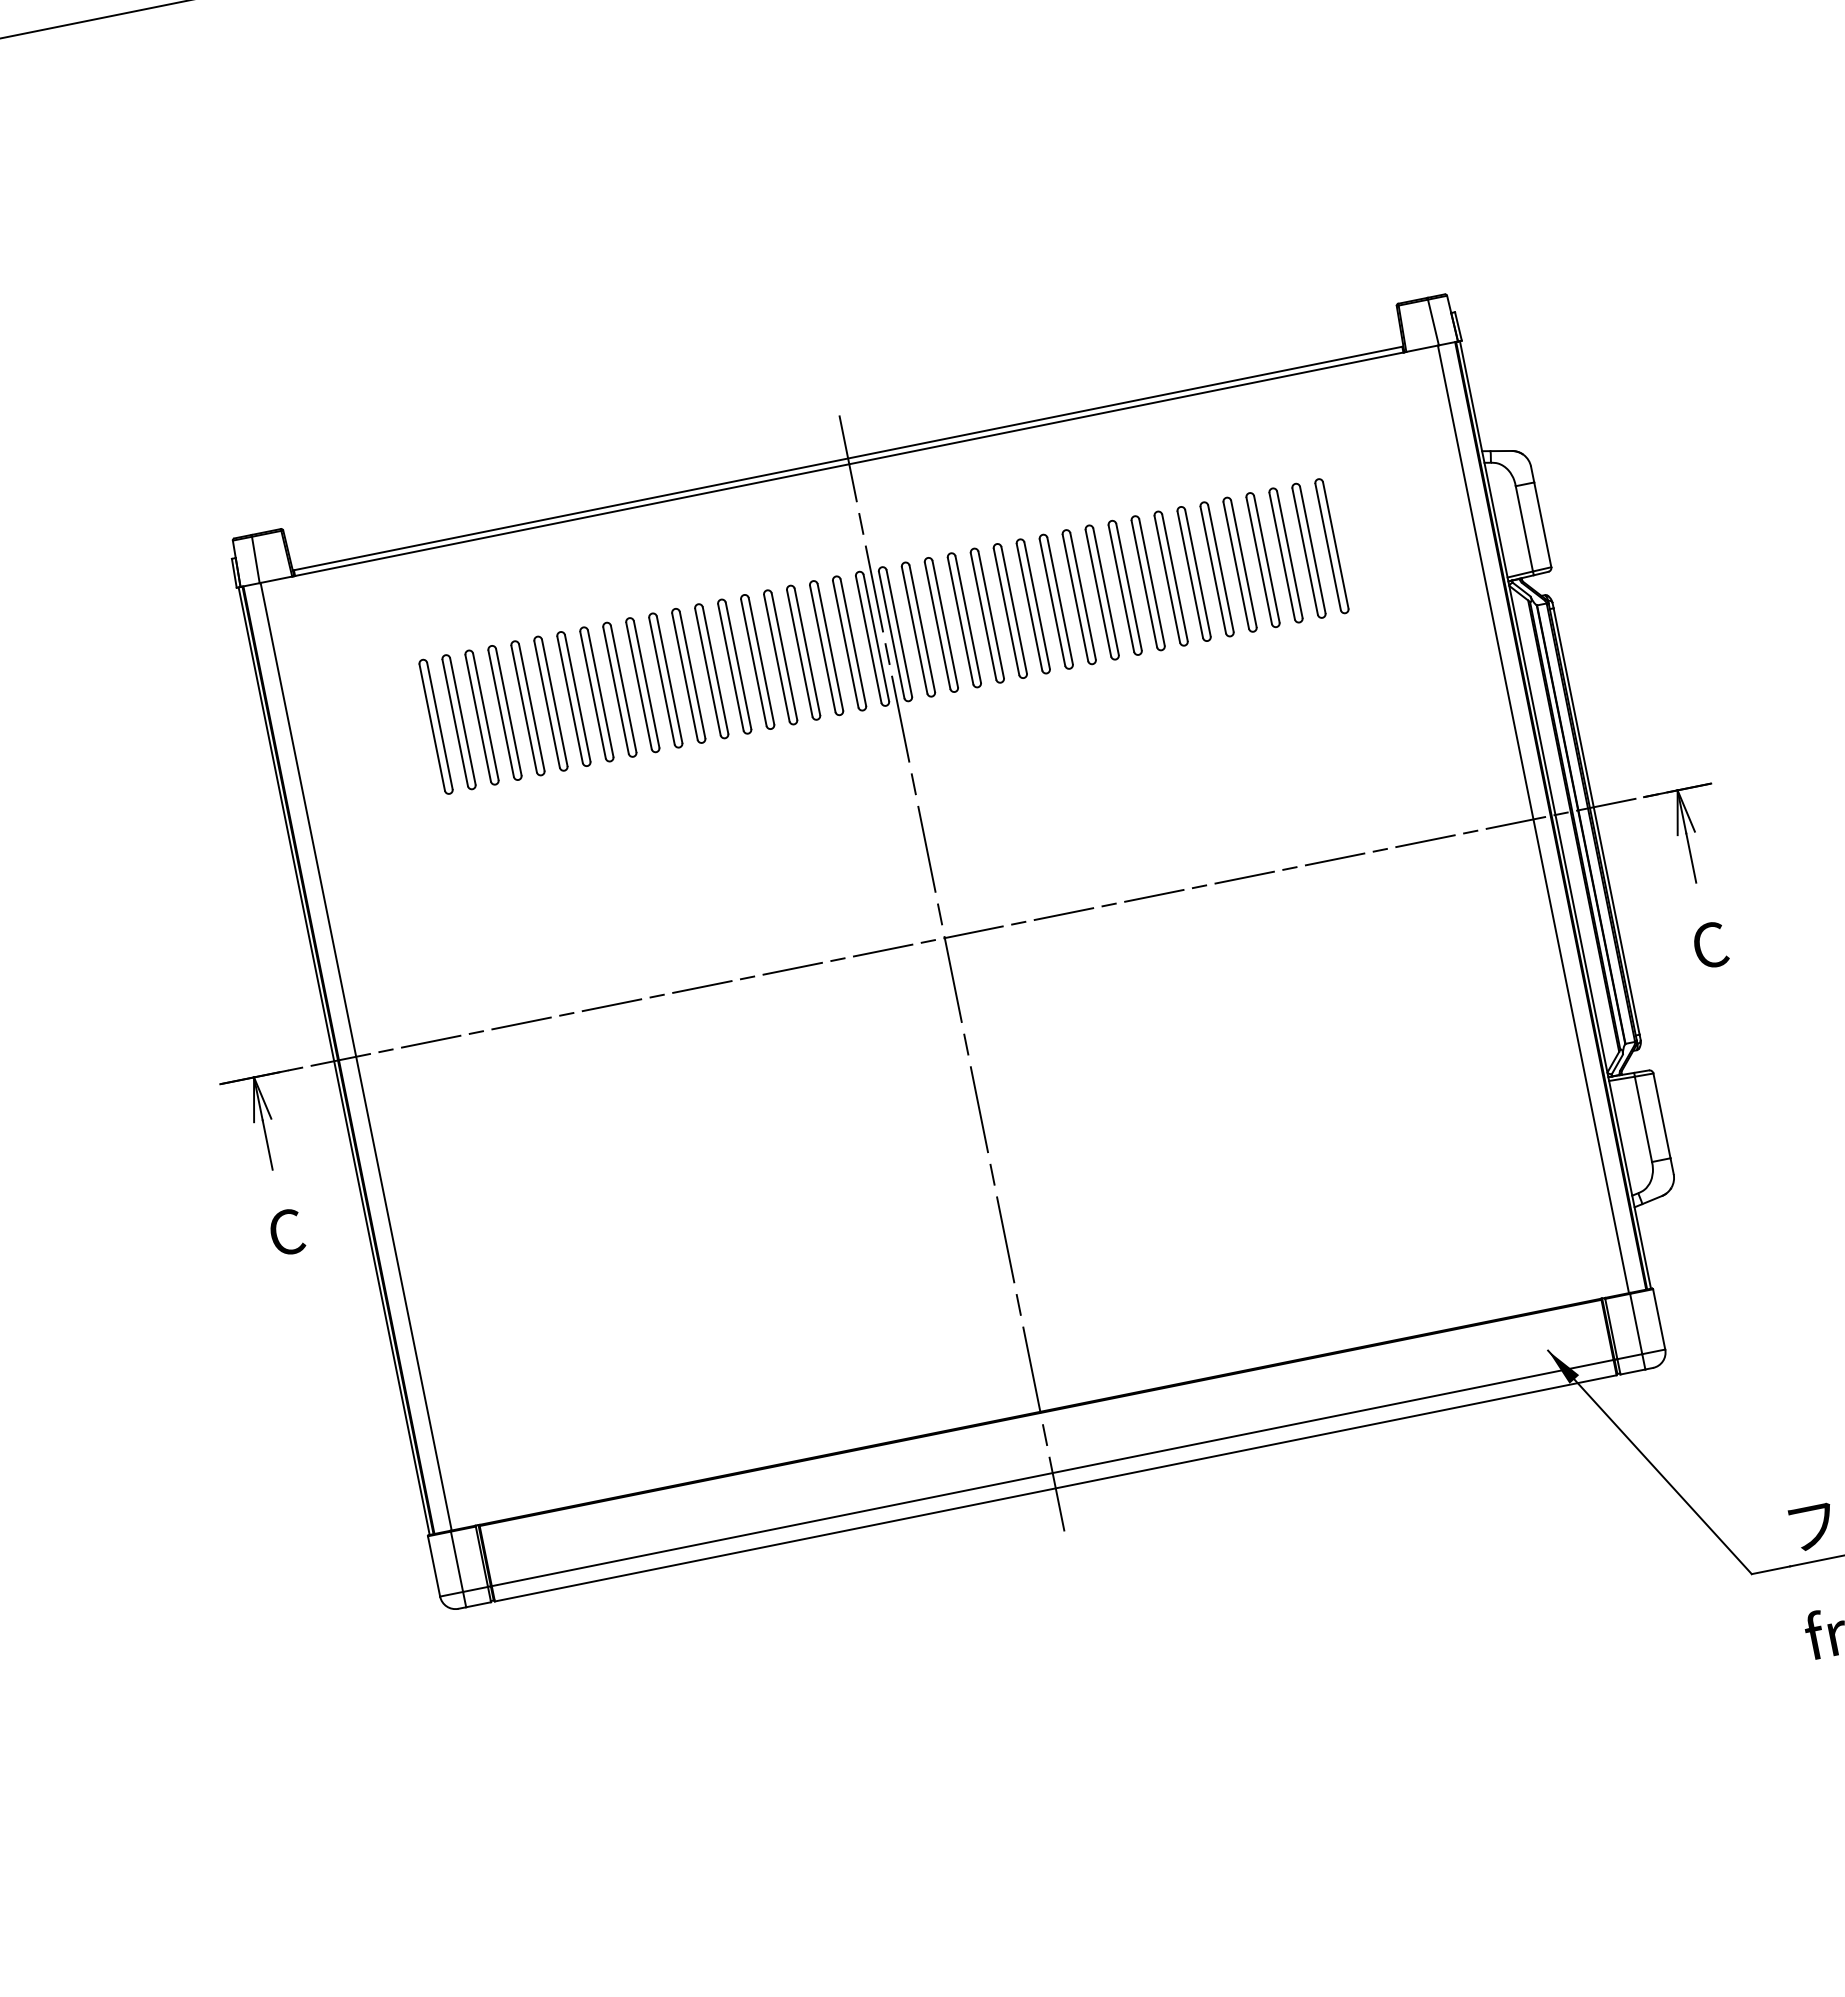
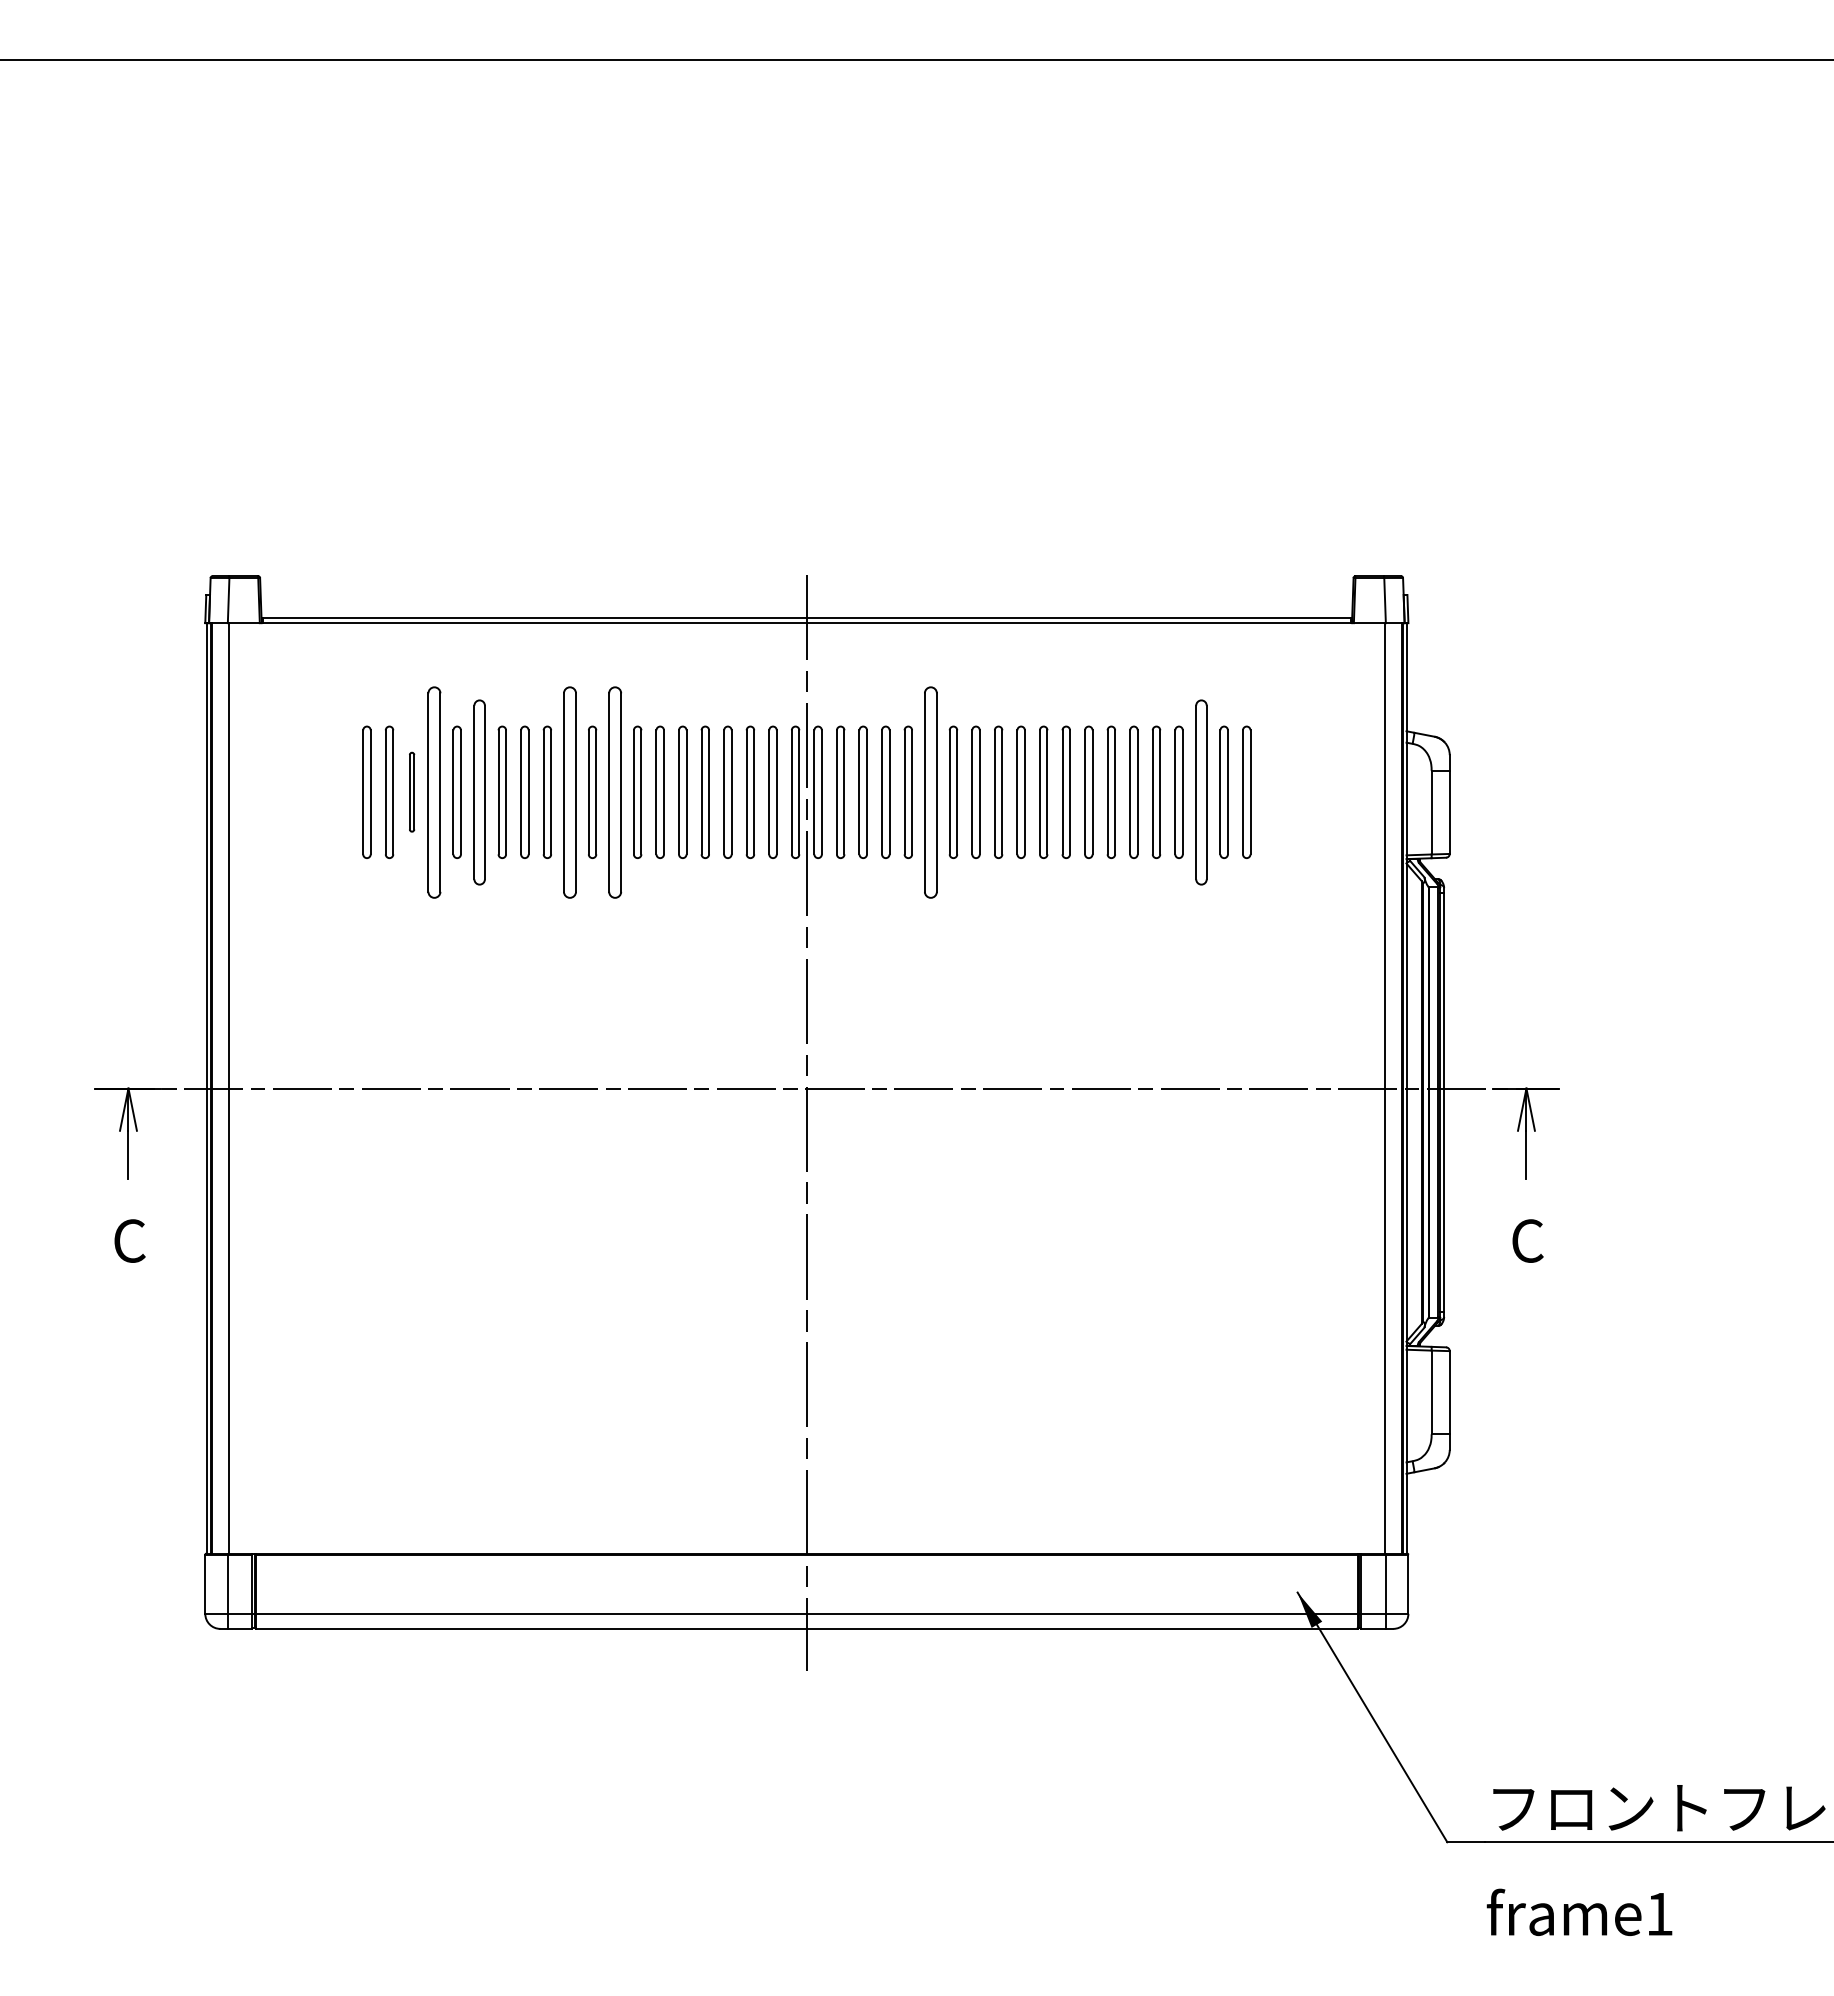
part: (1285, 554) -> (1201, 791), size x1.4
part: (1009, 610) -> (930, 791), size x1.6
part: (687, 675) -> (614, 791), size x1.6
part: (642, 684) -> (569, 791), size x1.6
part: (550, 702) -> (479, 791), size x1.4
part: (504, 712) -> (434, 791), size x1.6
part: (481, 716) -> (411, 791), size x0.6

